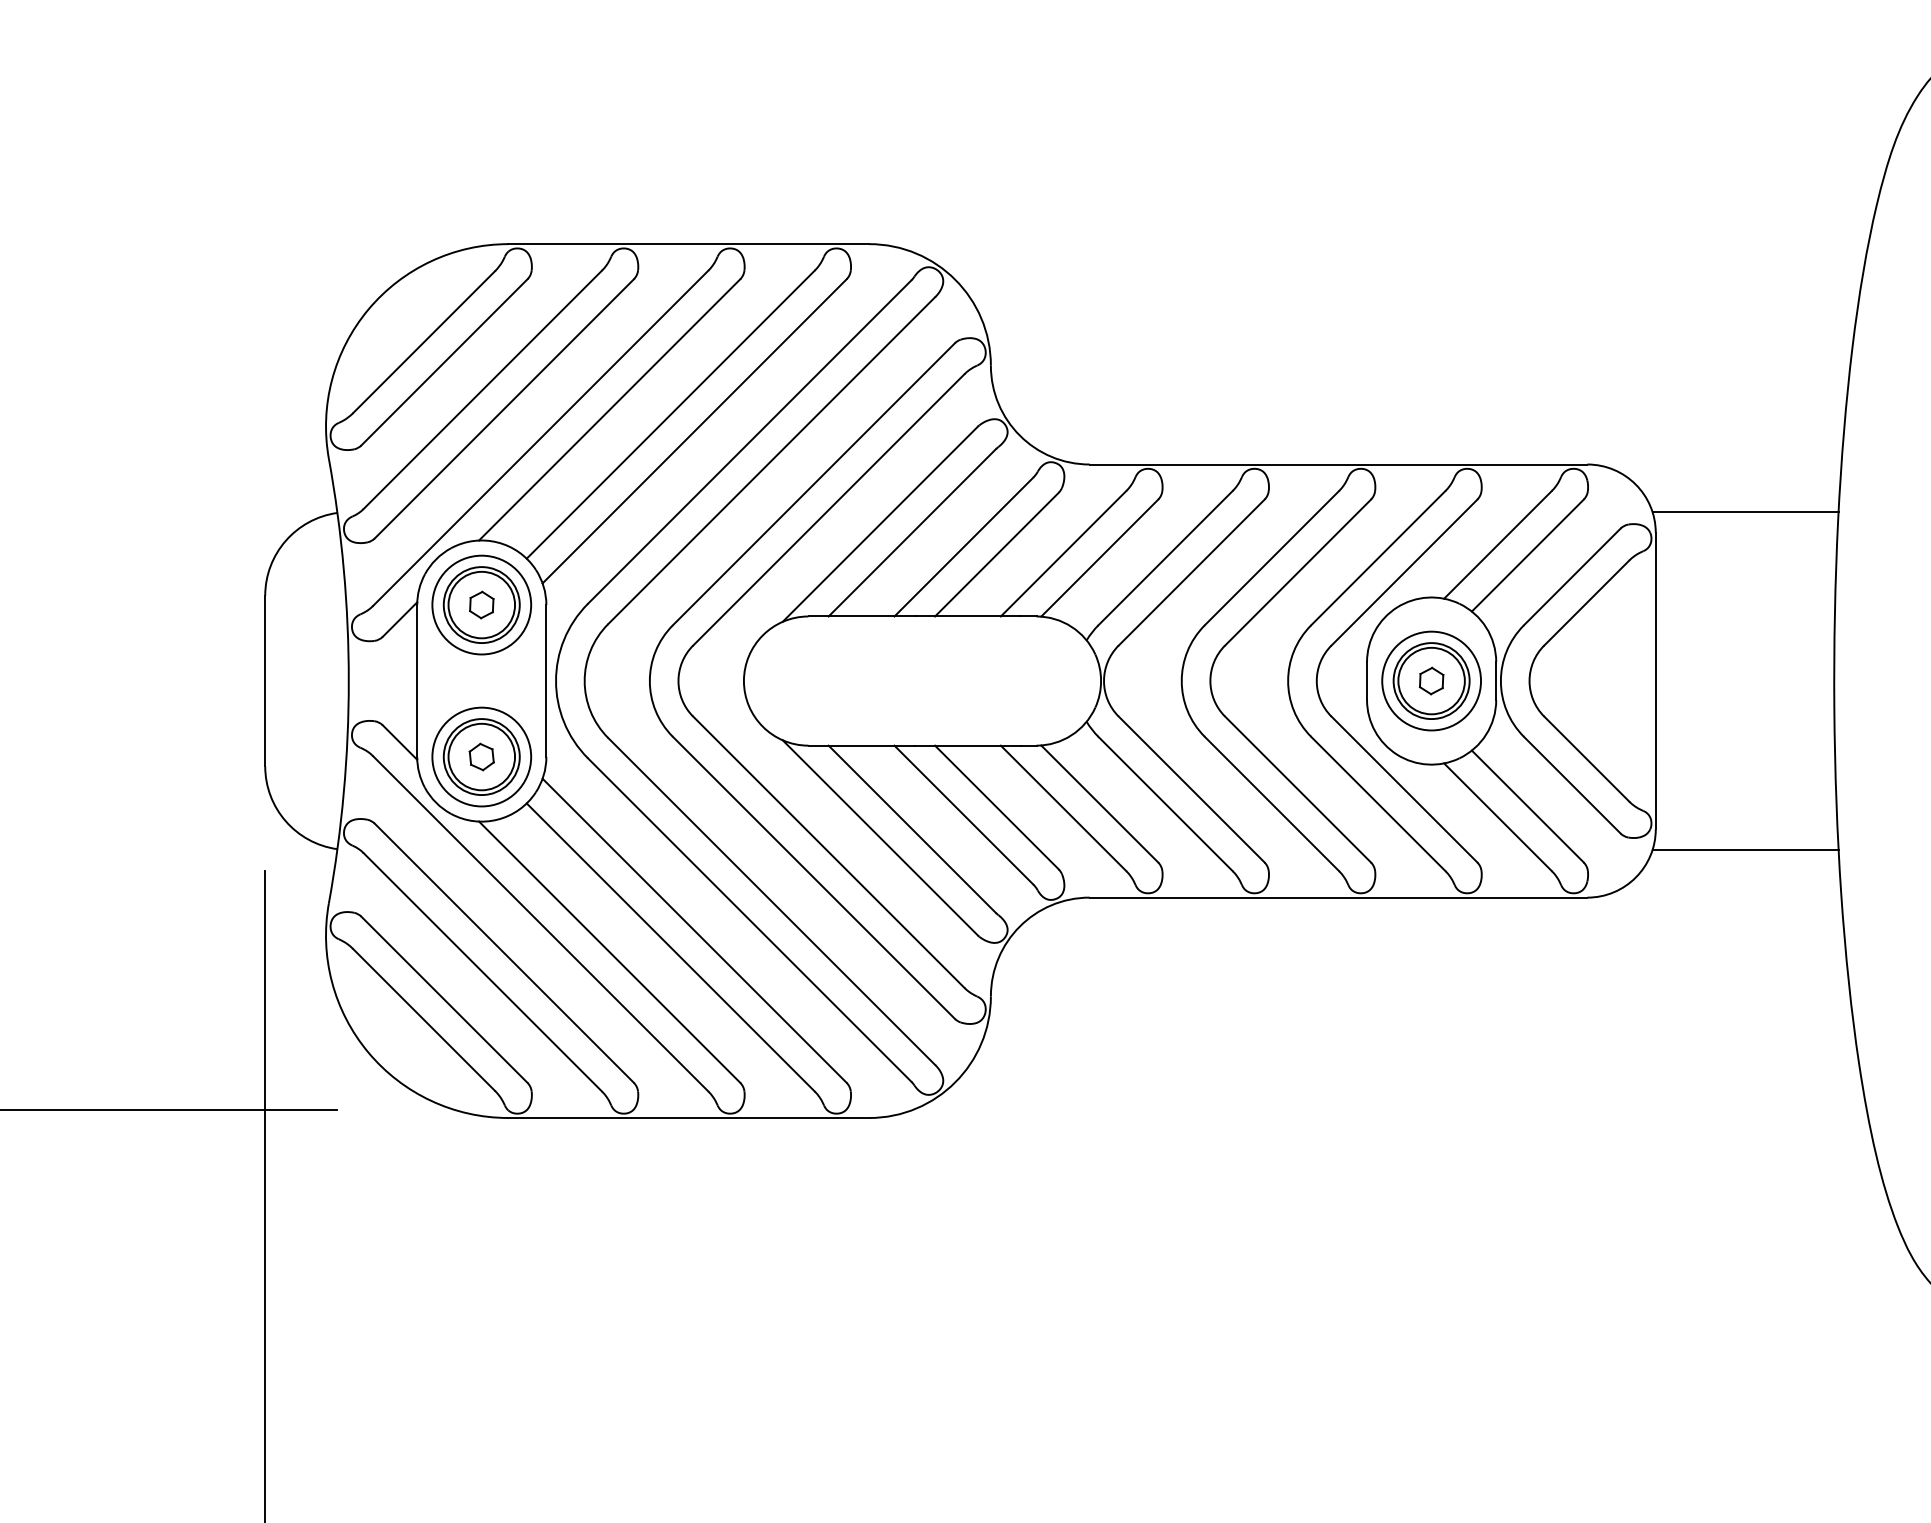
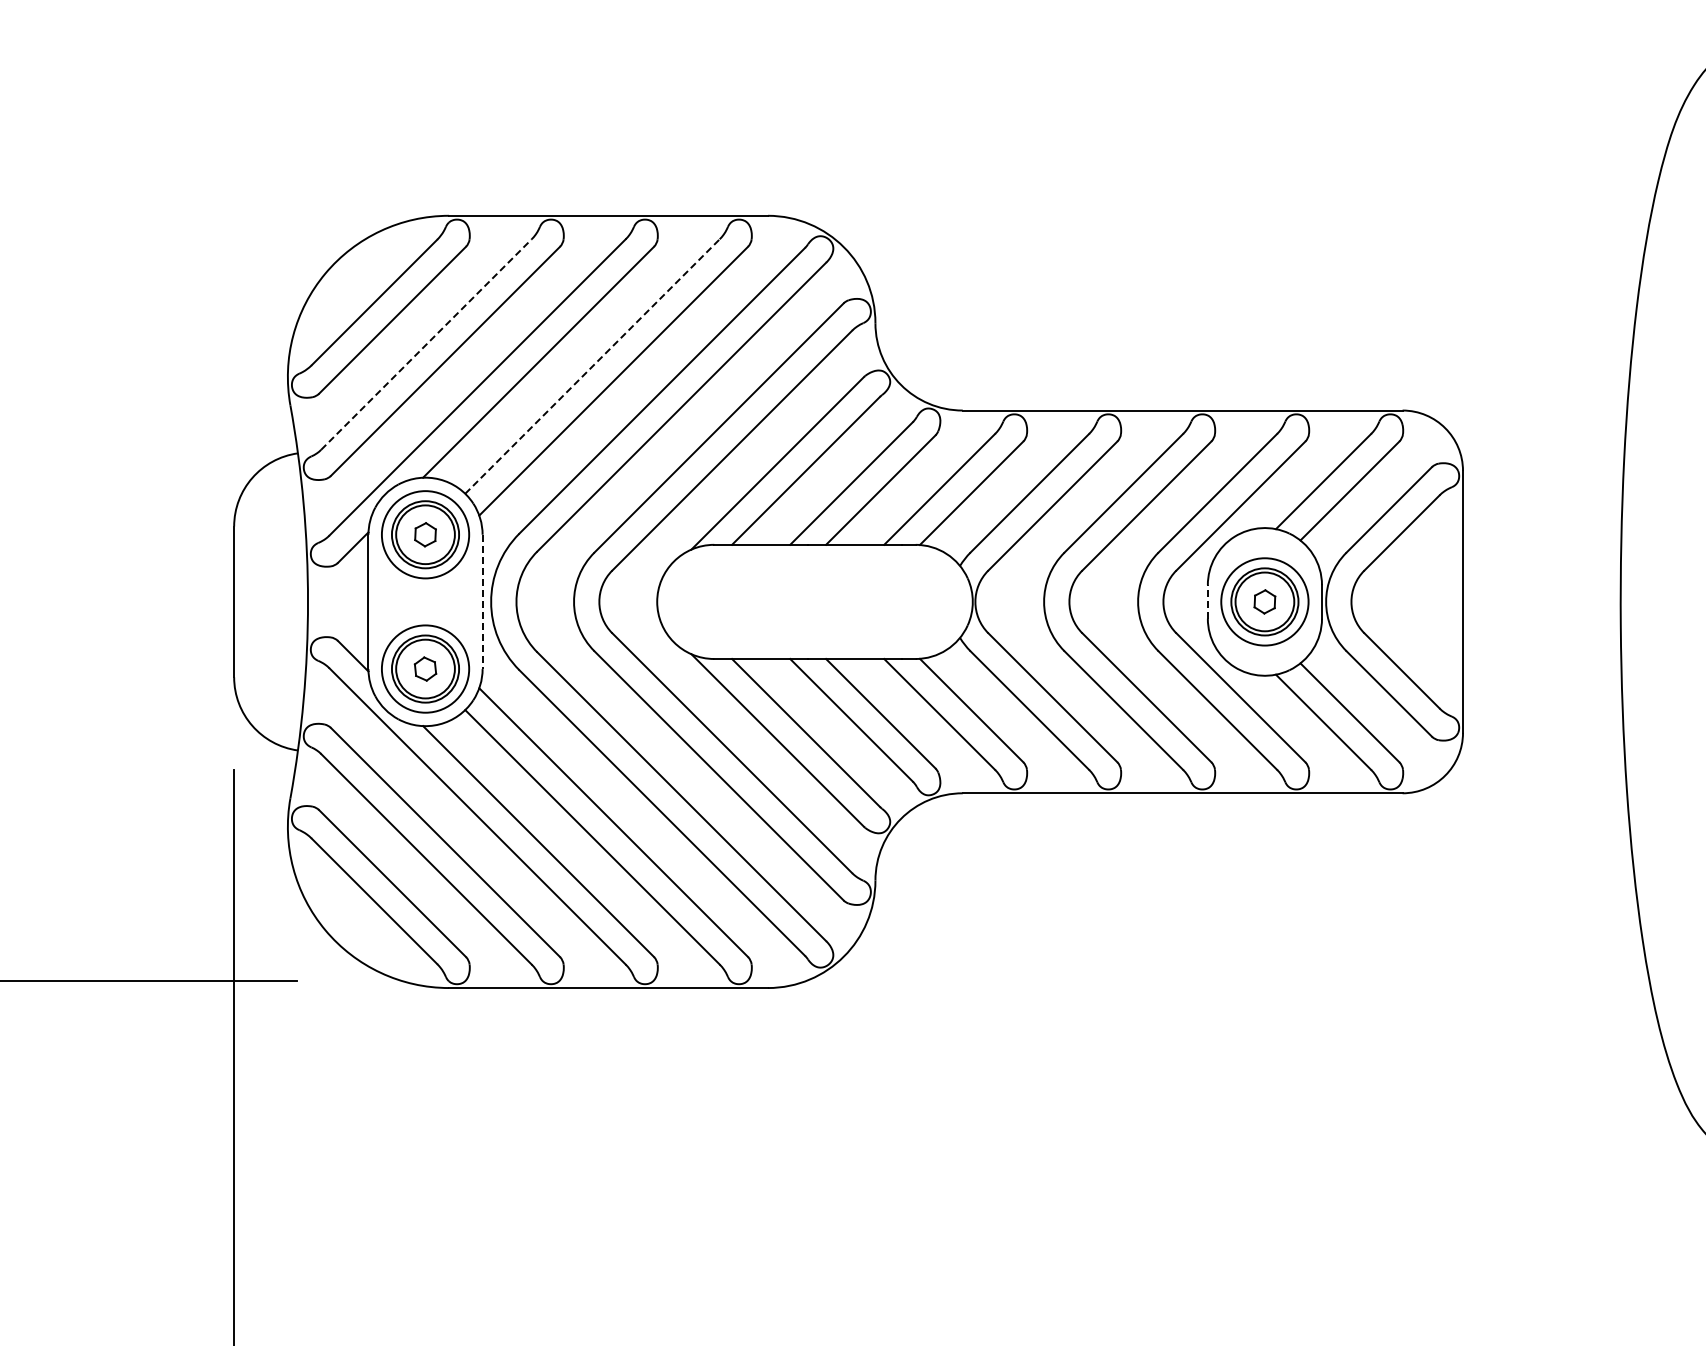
line: (482, 389) -> (426, 344), solid -> dashed
line: (670, 414) -> (592, 366), solid -> dashed
line: (1745, 511) -> (1542, 452), removed
line: (1366, 680) -> (1207, 601), solid -> dashed
line: (546, 681) -> (482, 602), solid -> dashed
line: (1745, 850) -> (1542, 751), removed

